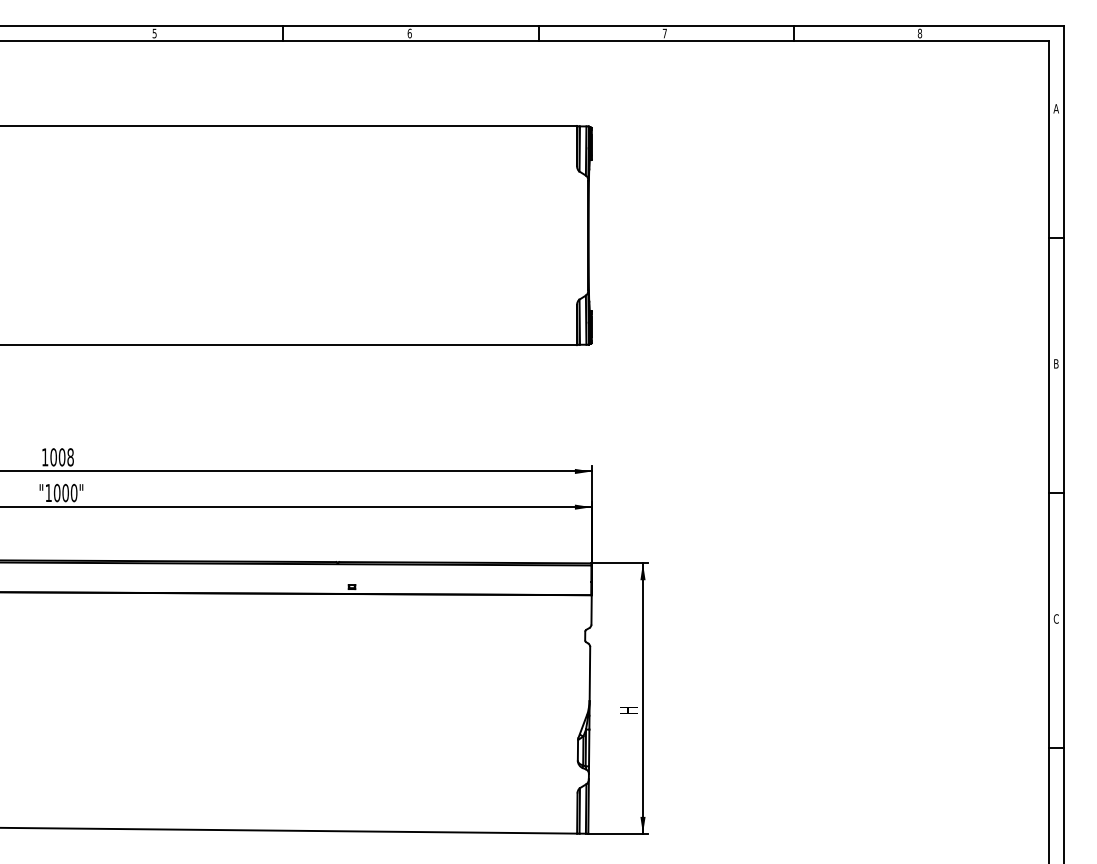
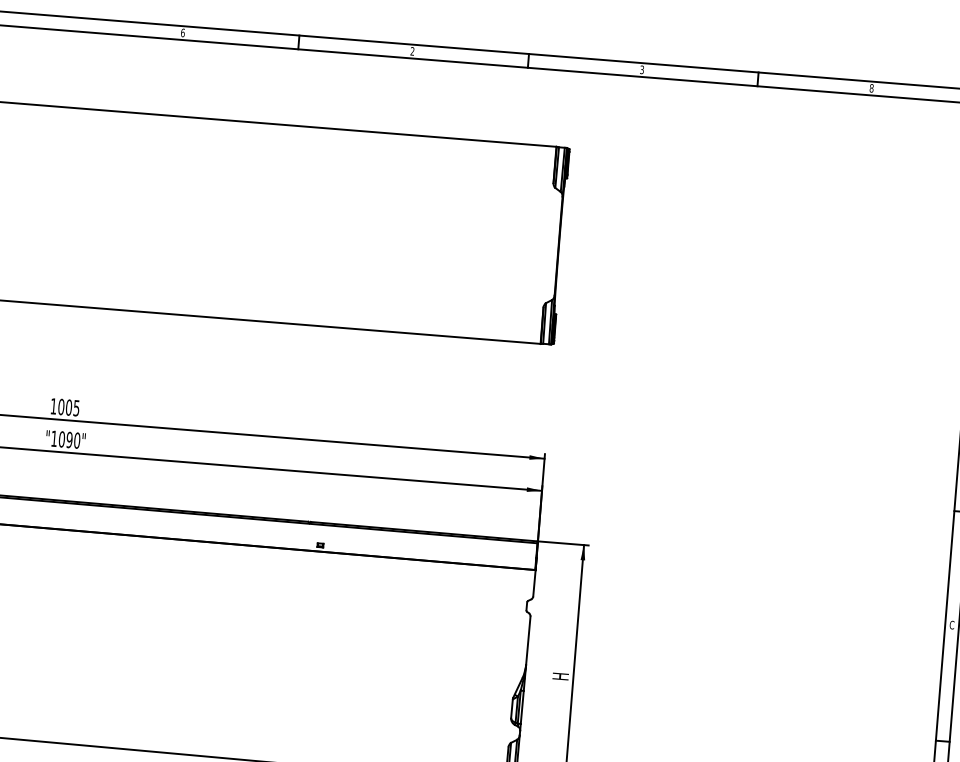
text: (154, 33) -> (182, 32), 5 -> 6
text: (409, 33) -> (412, 51), 6 -> 2
text: (664, 33) -> (641, 69), 7 -> 3
text: (70, 457) -> (76, 408), 1008 -> 1005
text: (65, 493) -> (69, 440), "1000" -> "1090"

